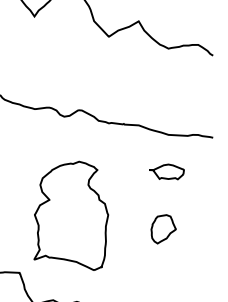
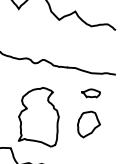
part: (162, 229) -> (88, 124), size x1.67

